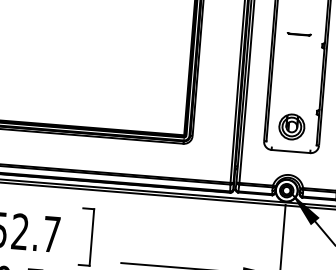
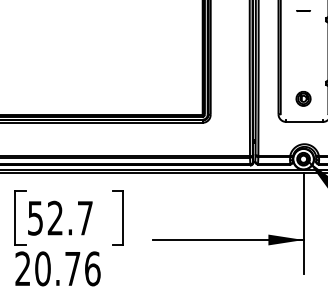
part: (299, 33) -> (303, 10), size x0.6
part: (291, 126) -> (303, 98), size x0.6

